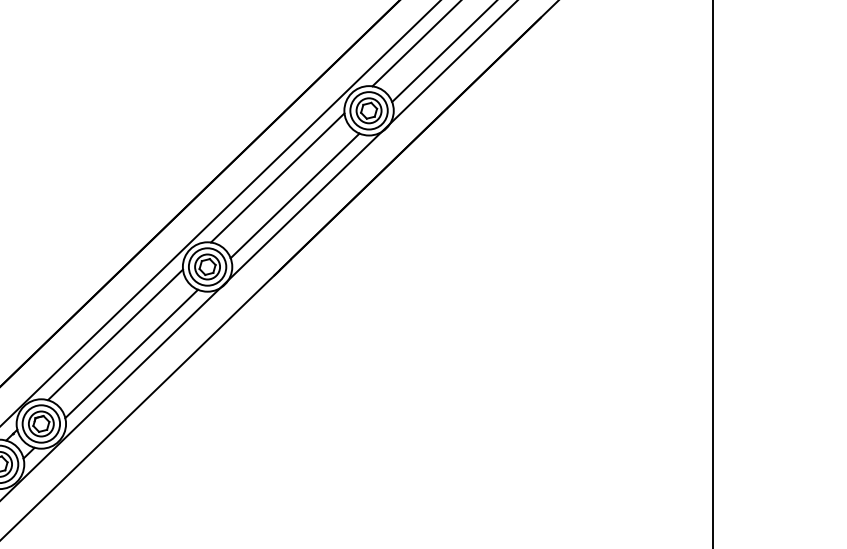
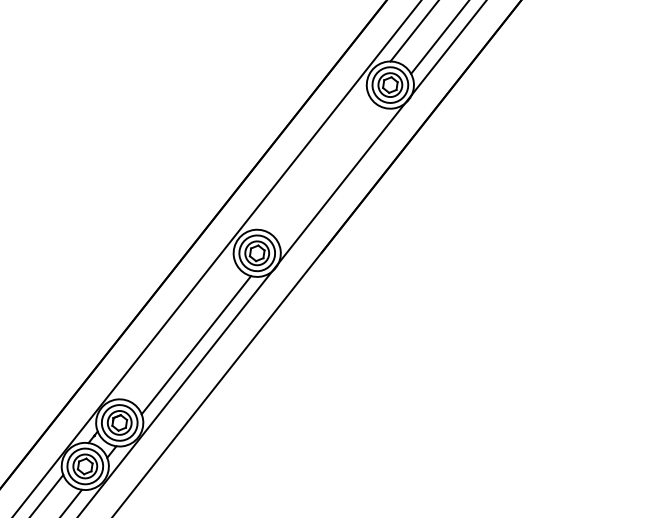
line: (277, 177) -> (312, 159), removed
line: (294, 195) -> (330, 174), removed
line: (115, 334) -> (178, 328), removed

